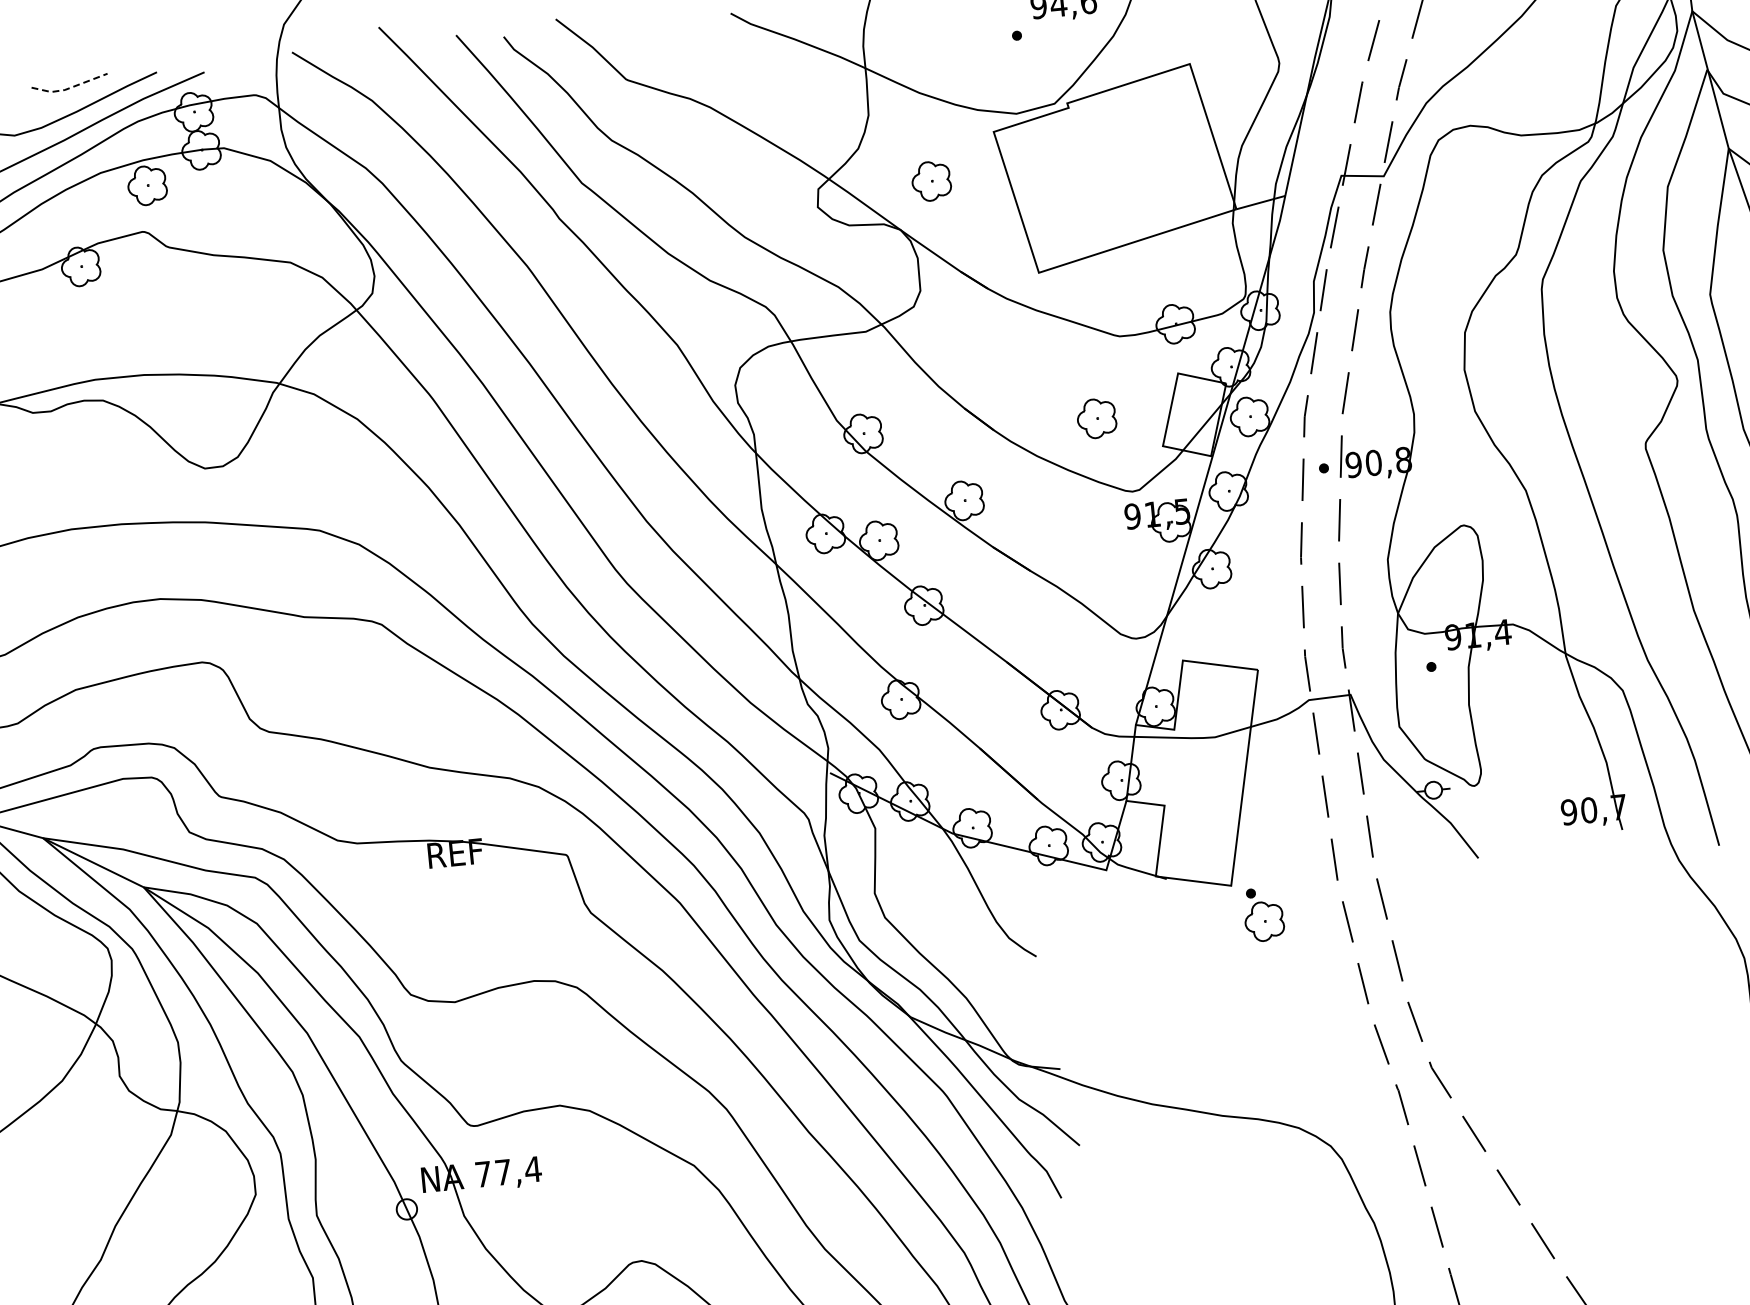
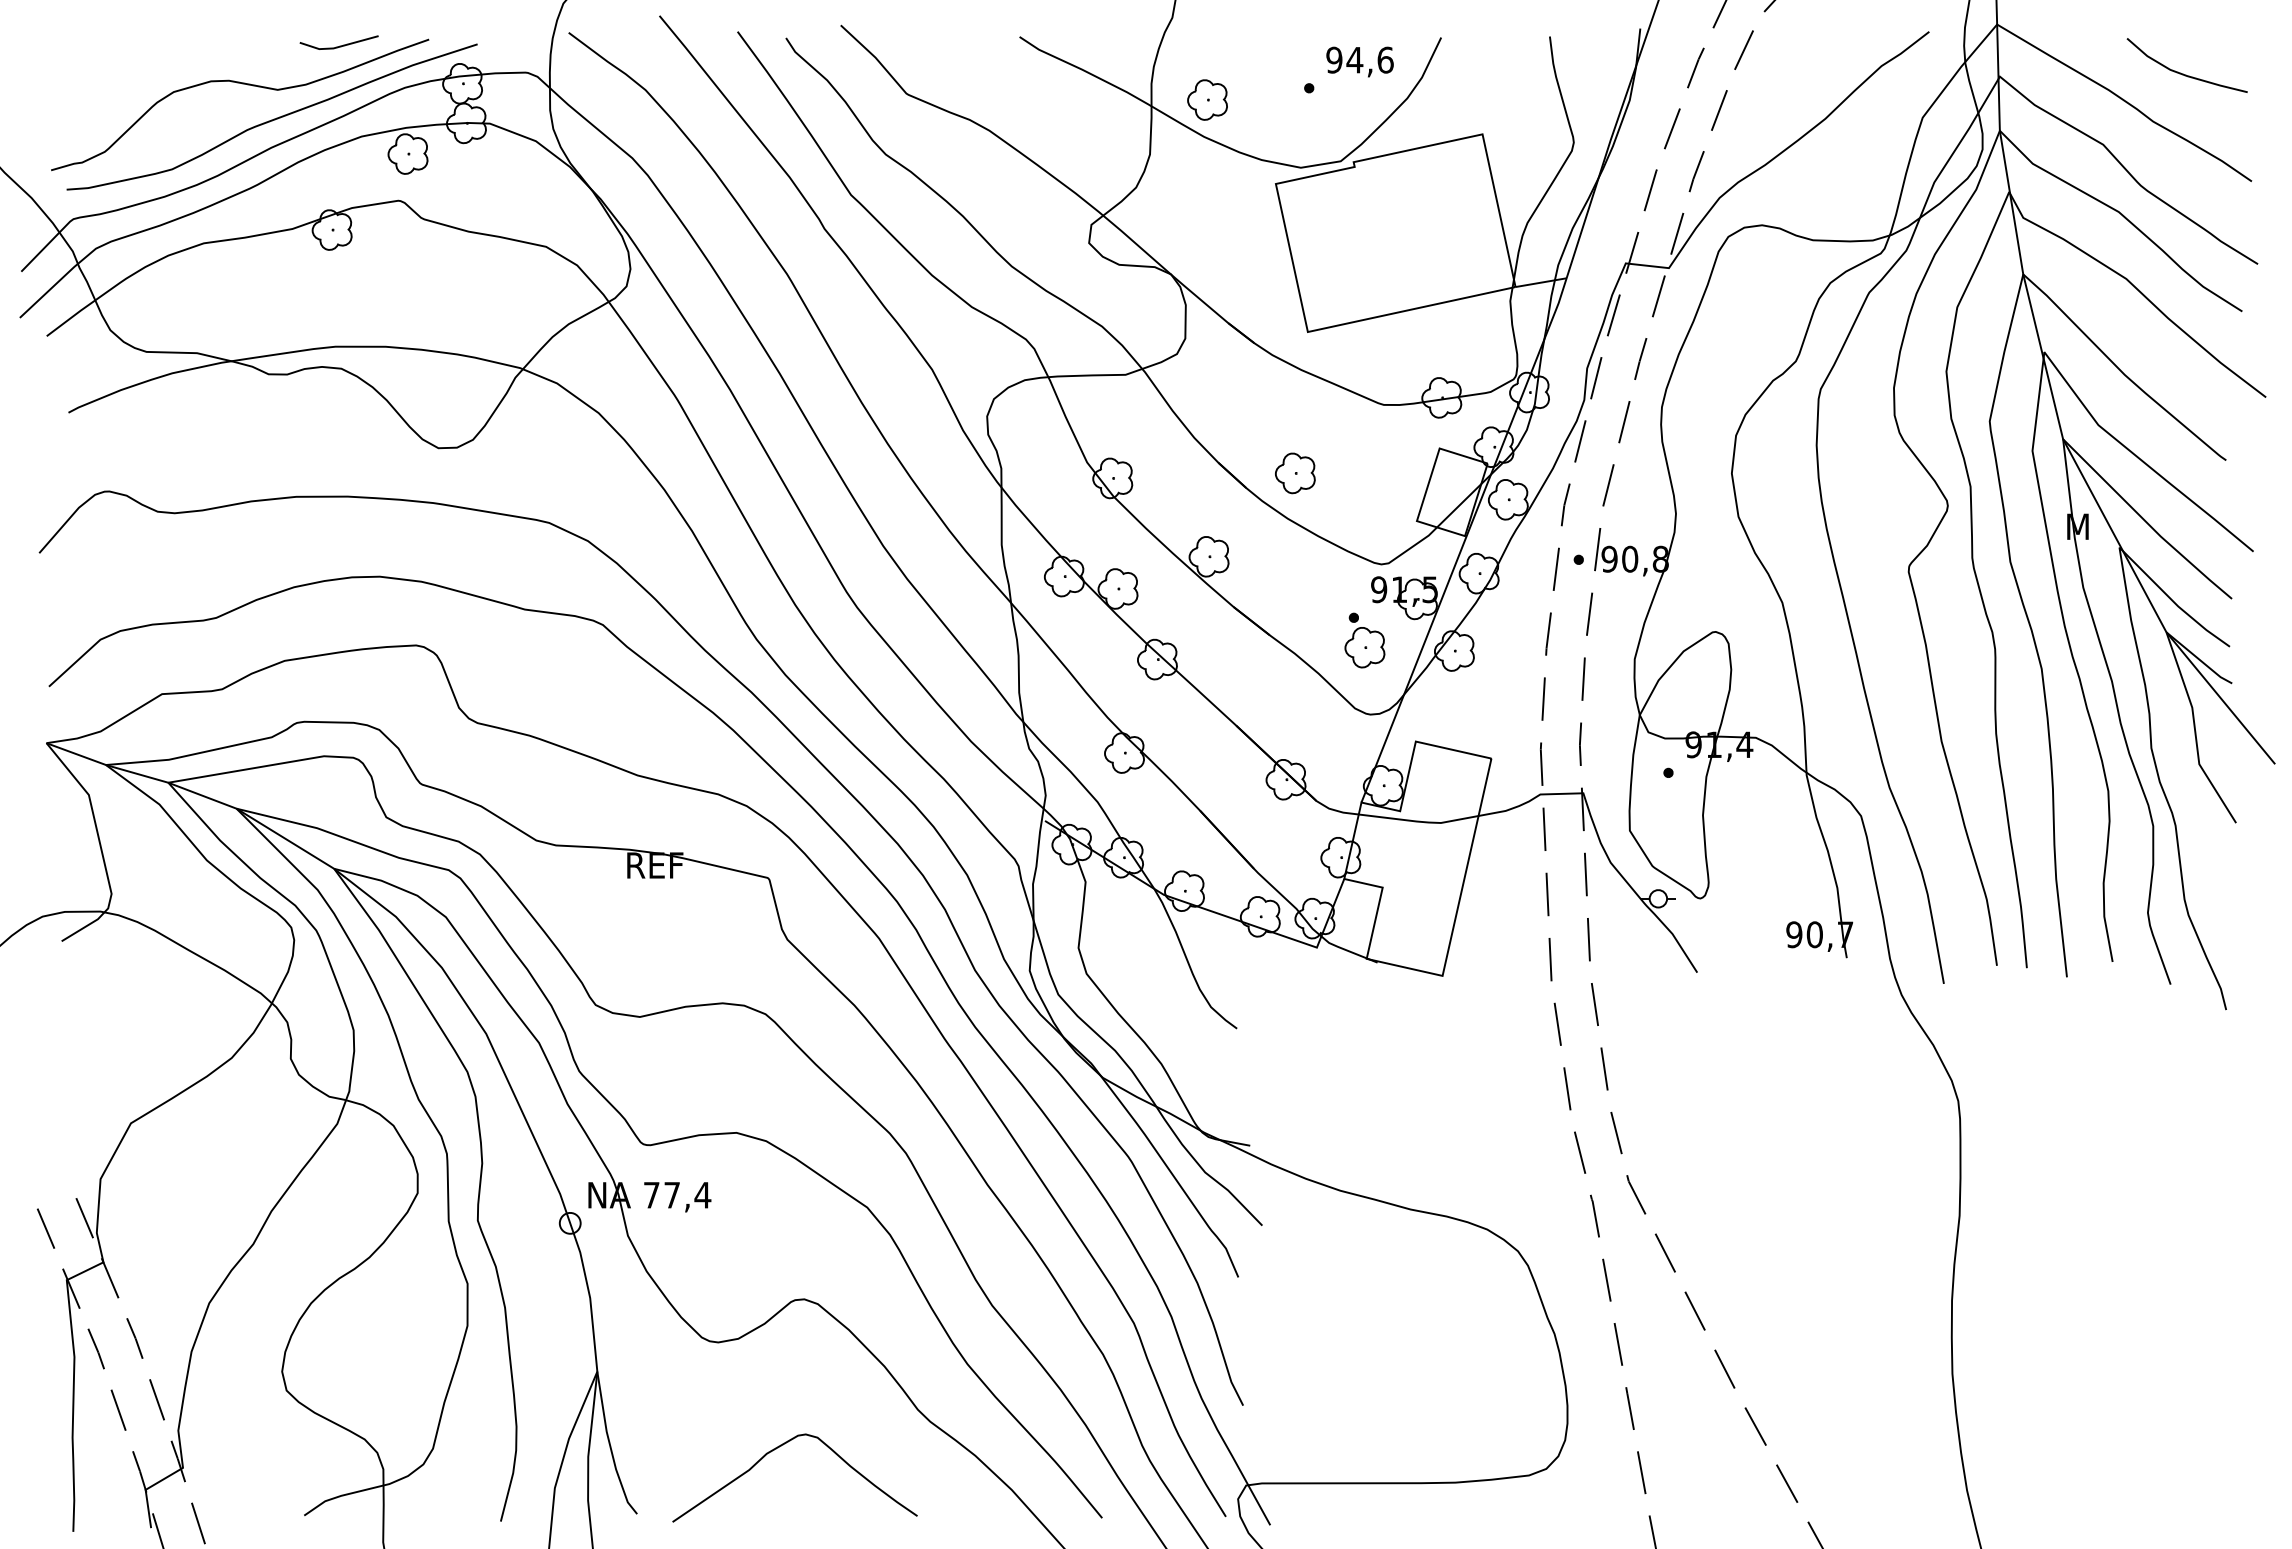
line: (69, 88) -> (338, 47), dashed -> solid
part: (931, 180) -> (1207, 99), moved
part: (1097, 418) -> (1295, 473), moved
part: (1263, 914) -> (1364, 640), moved

